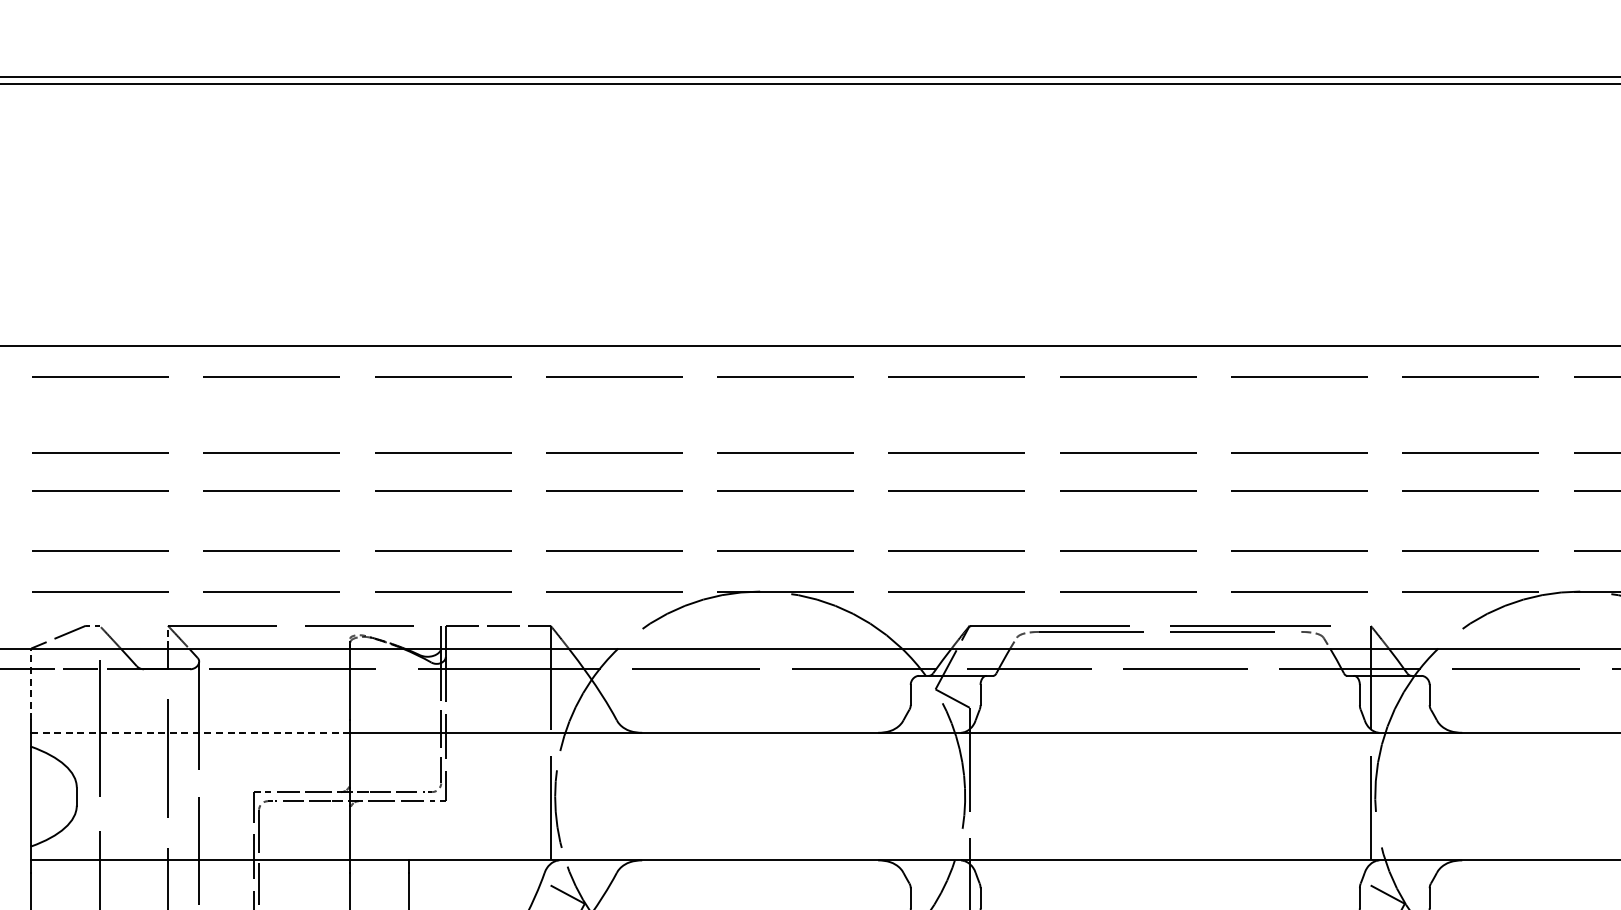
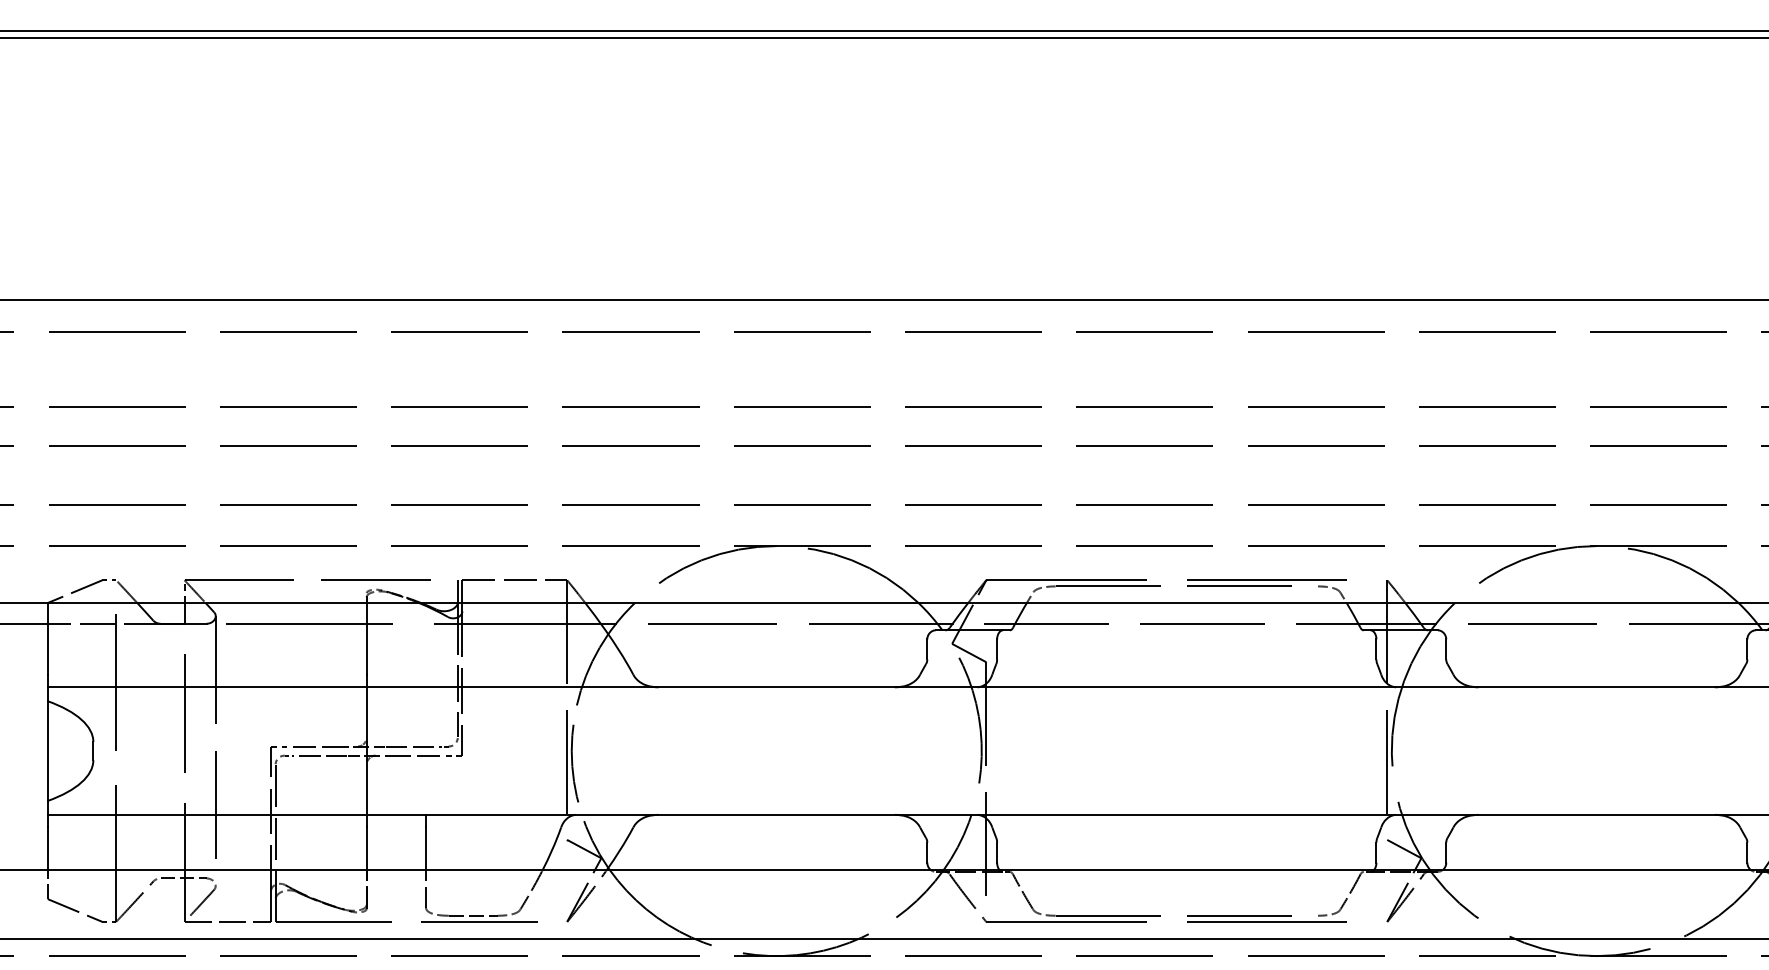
line: (30, 684) -> (47, 638), dashed -> solid
line: (189, 733) -> (206, 687), dashed -> solid

